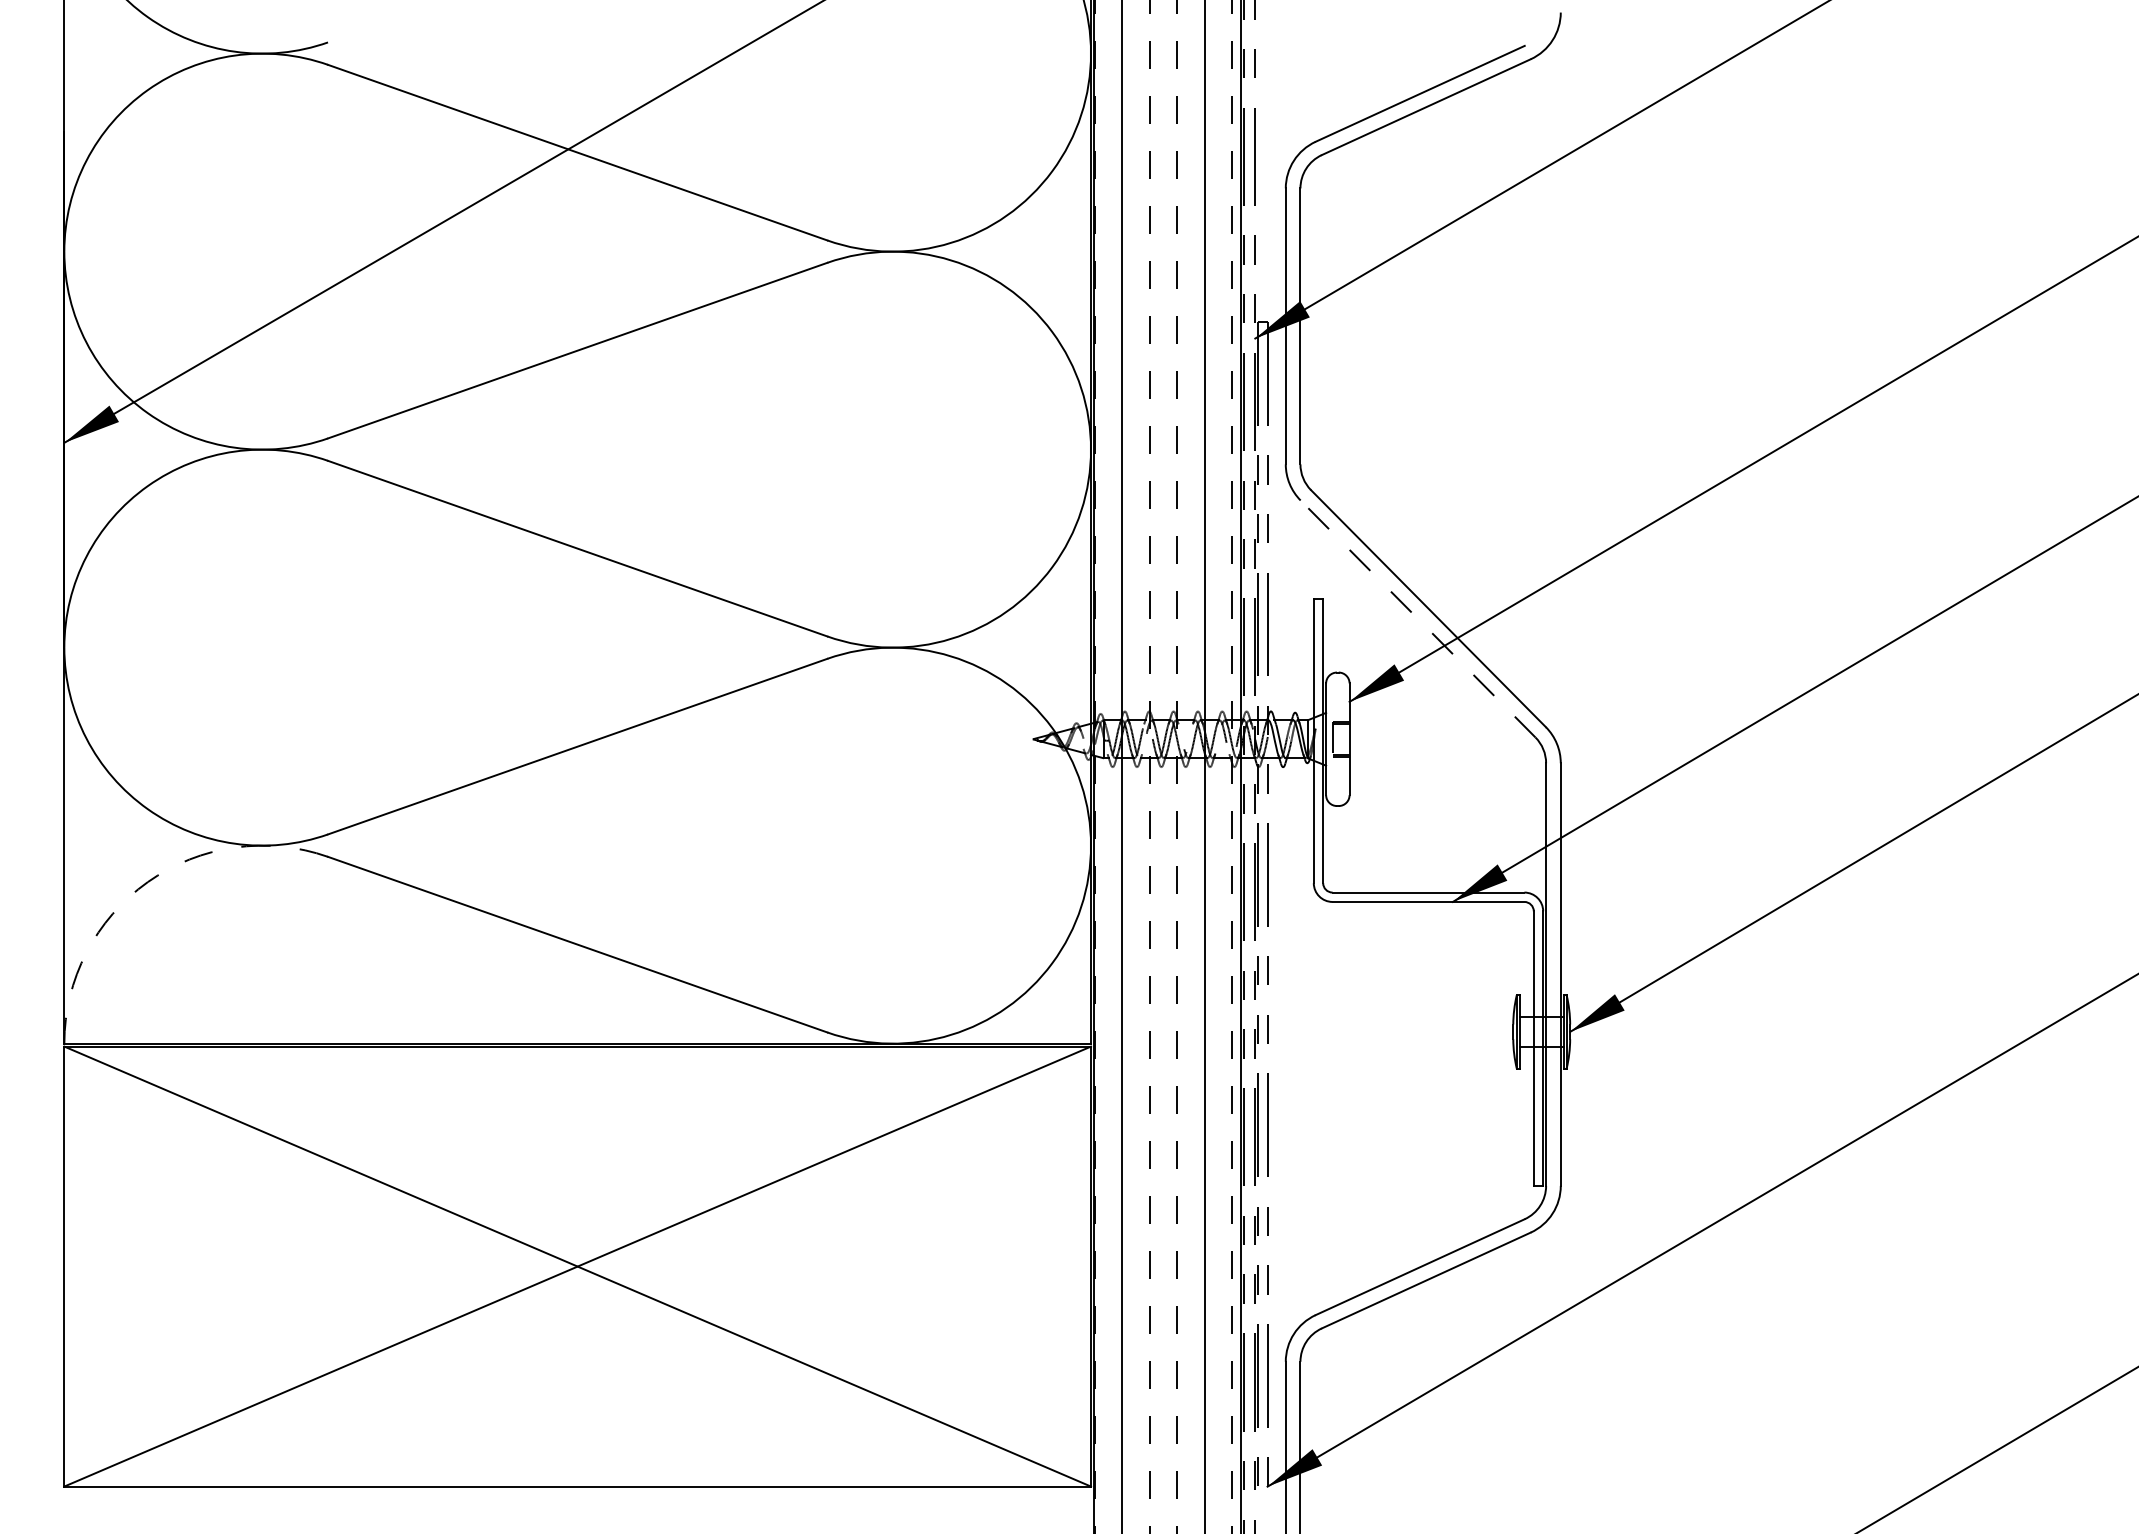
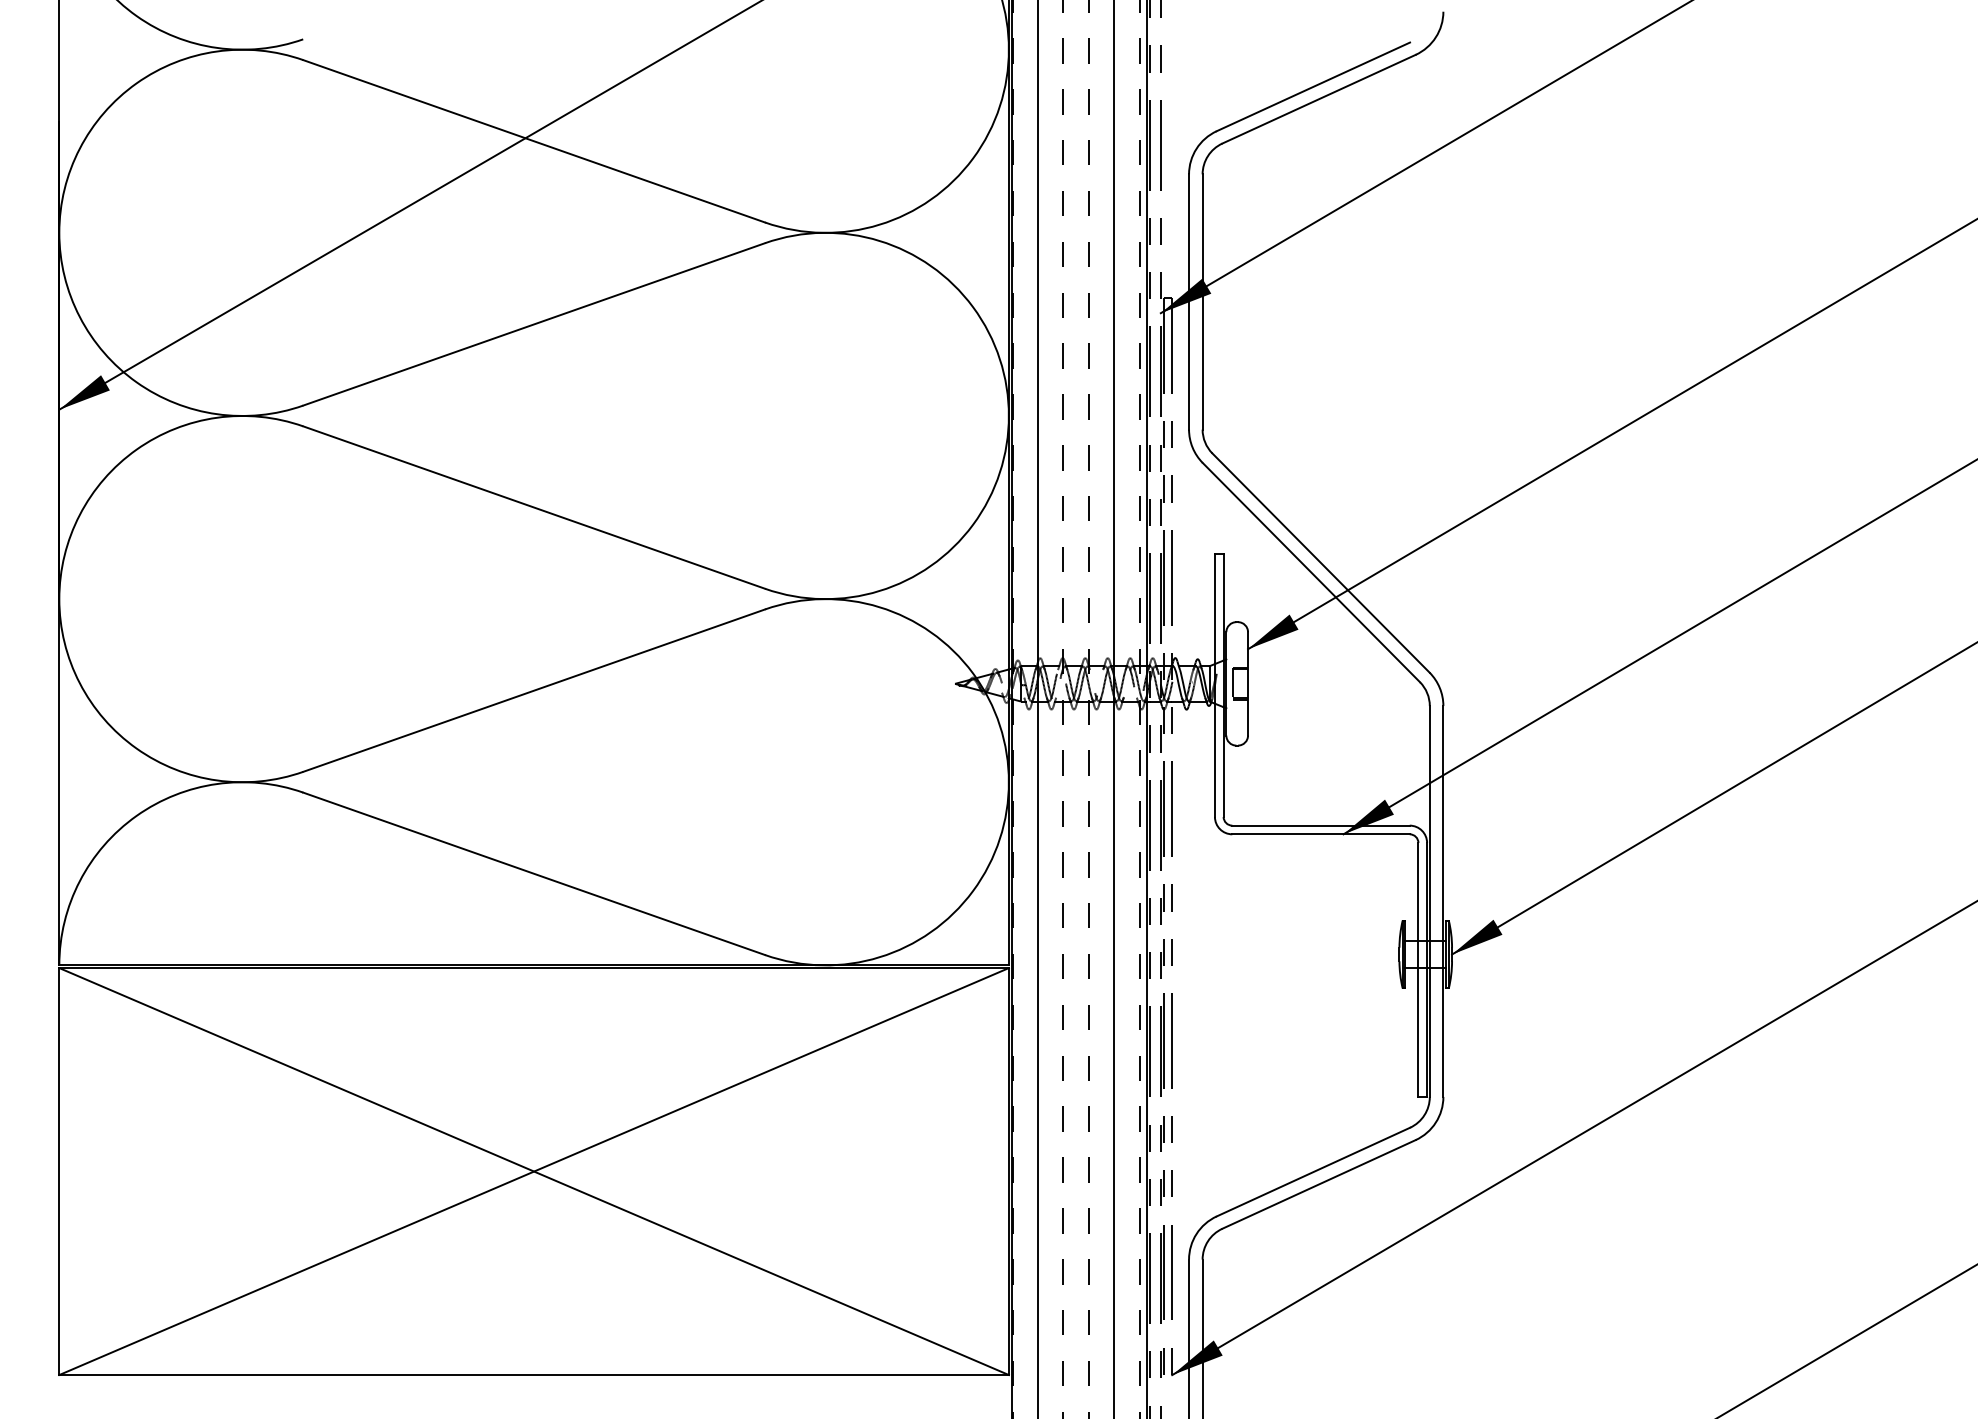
line: (1418, 618) -> (1311, 572), dashed -> solid
arc: (147, 881) -> (136, 815), dashed -> solid

